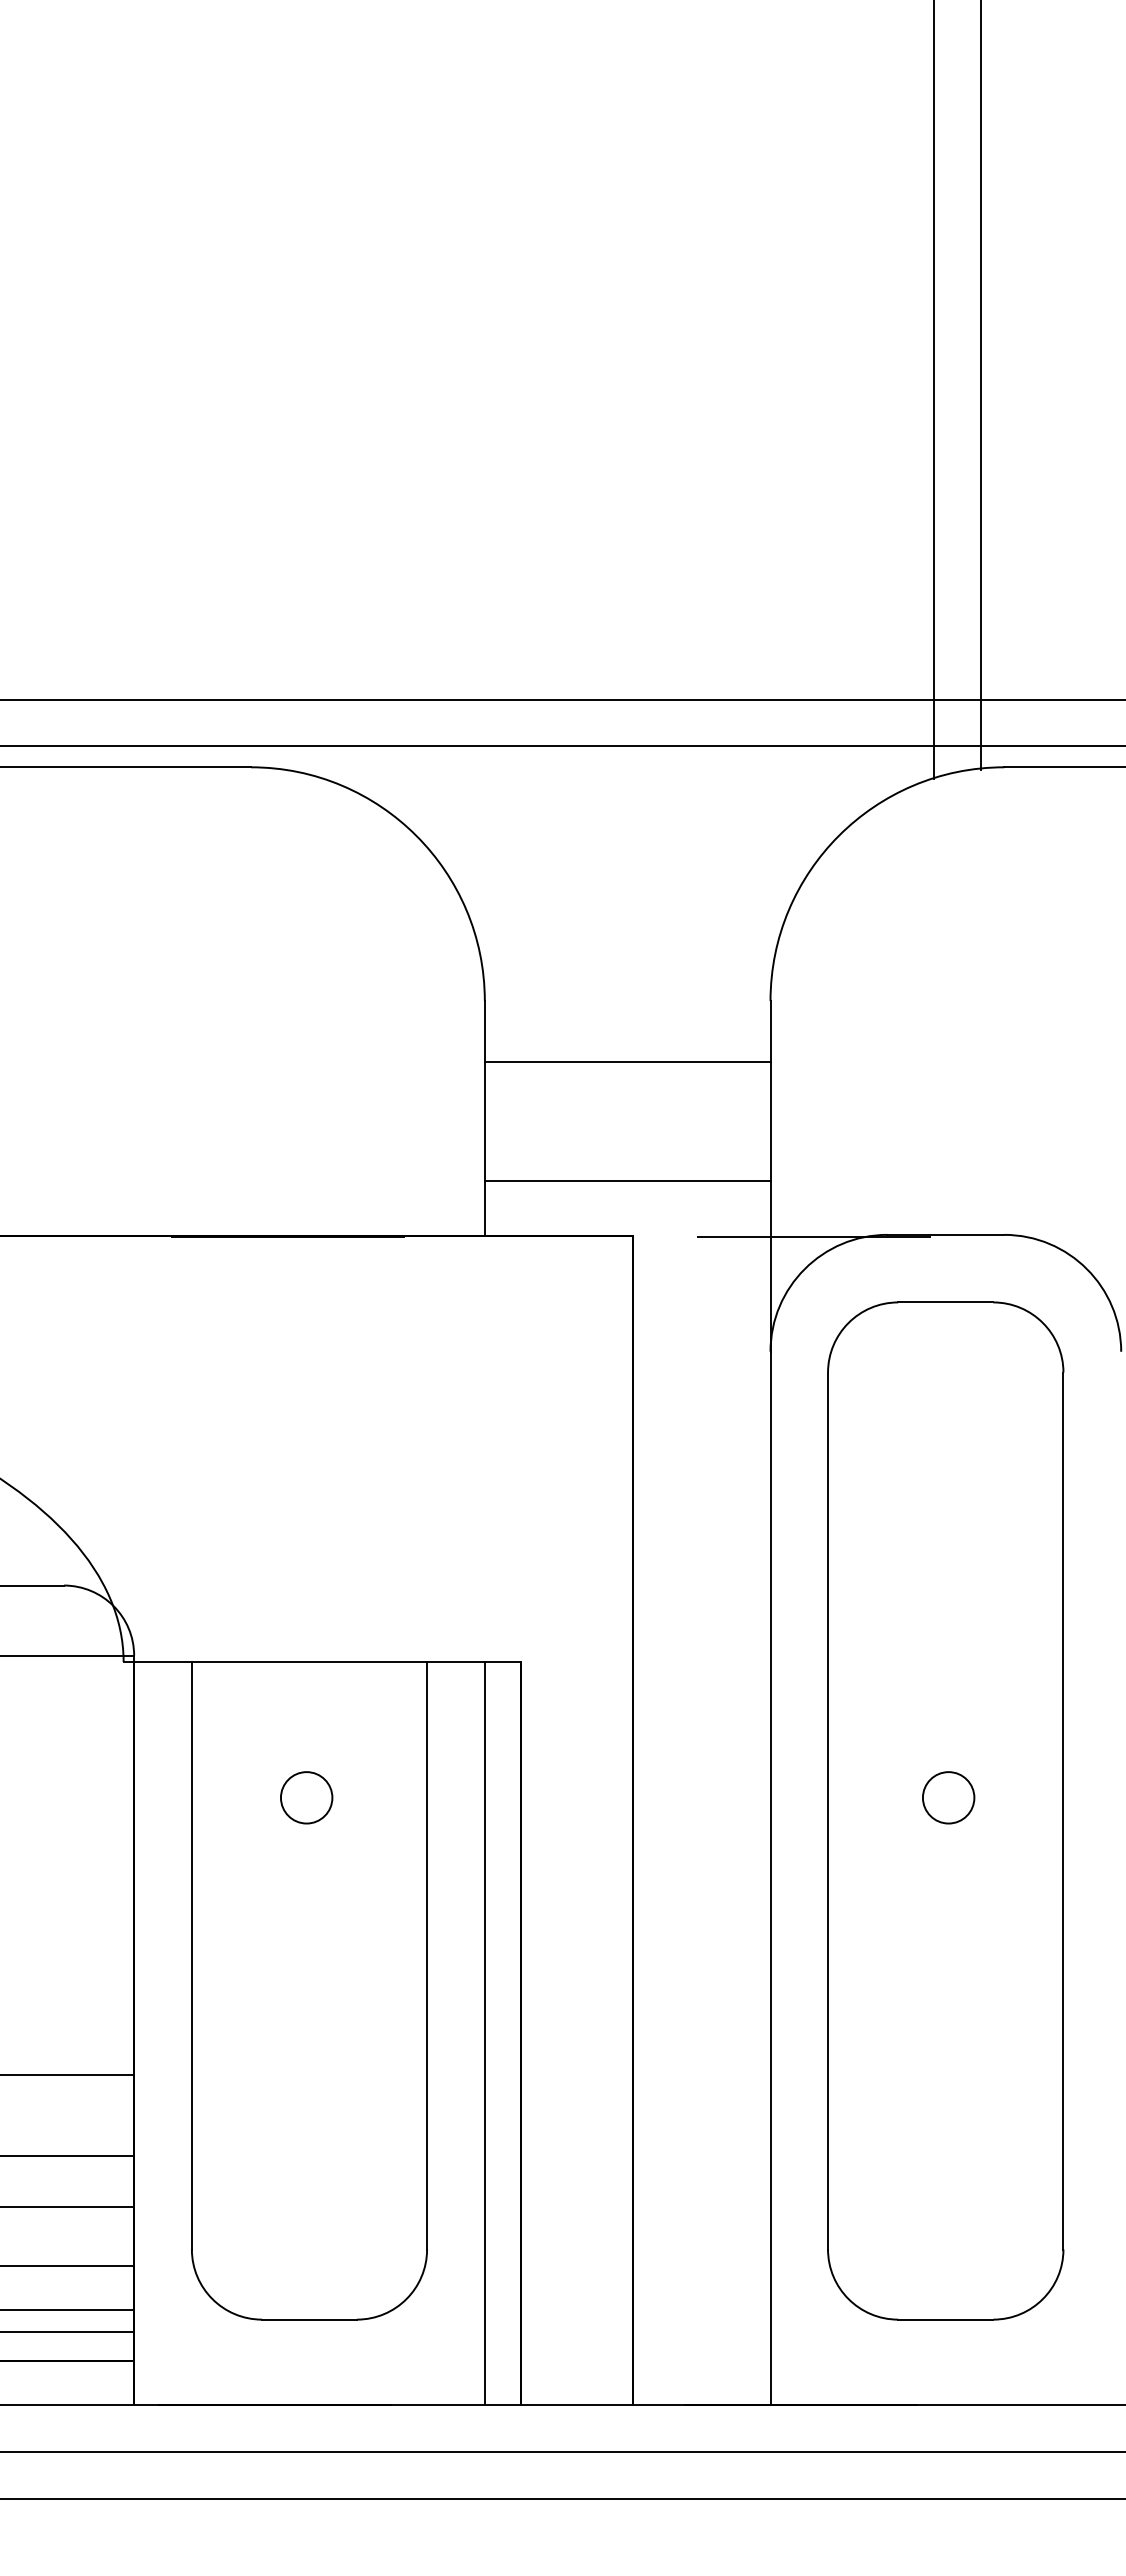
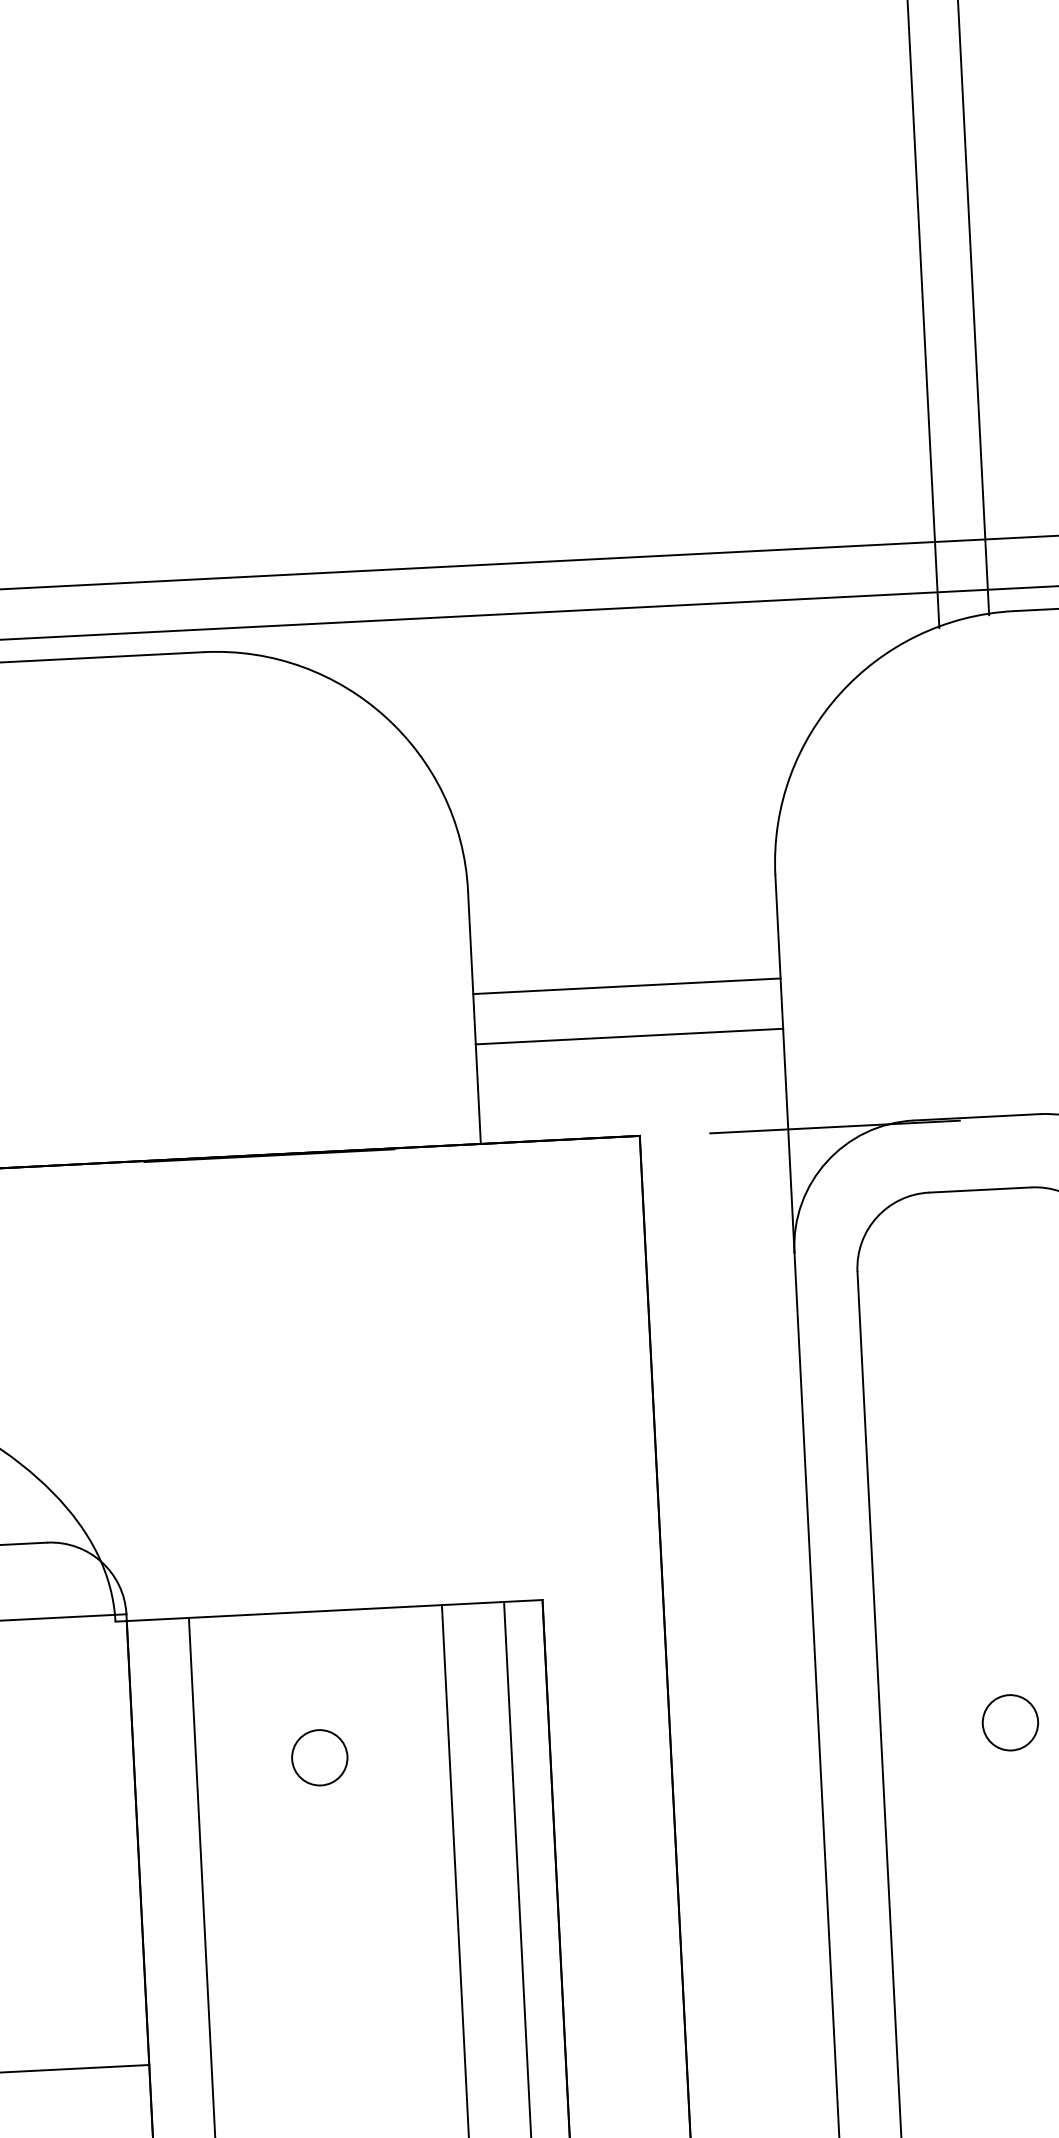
line: (627, 1061) -> (626, 985), moved
line: (627, 1180) -> (629, 1036), moved

